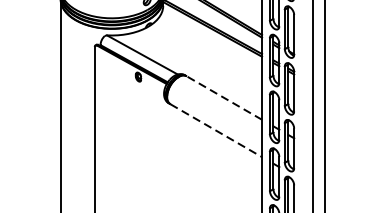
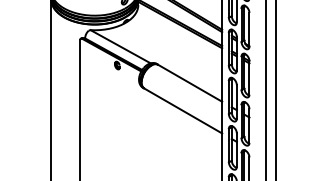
line: (224, 98) -> (190, 83), dashed -> solid
line: (216, 131) -> (183, 111), dashed -> solid

